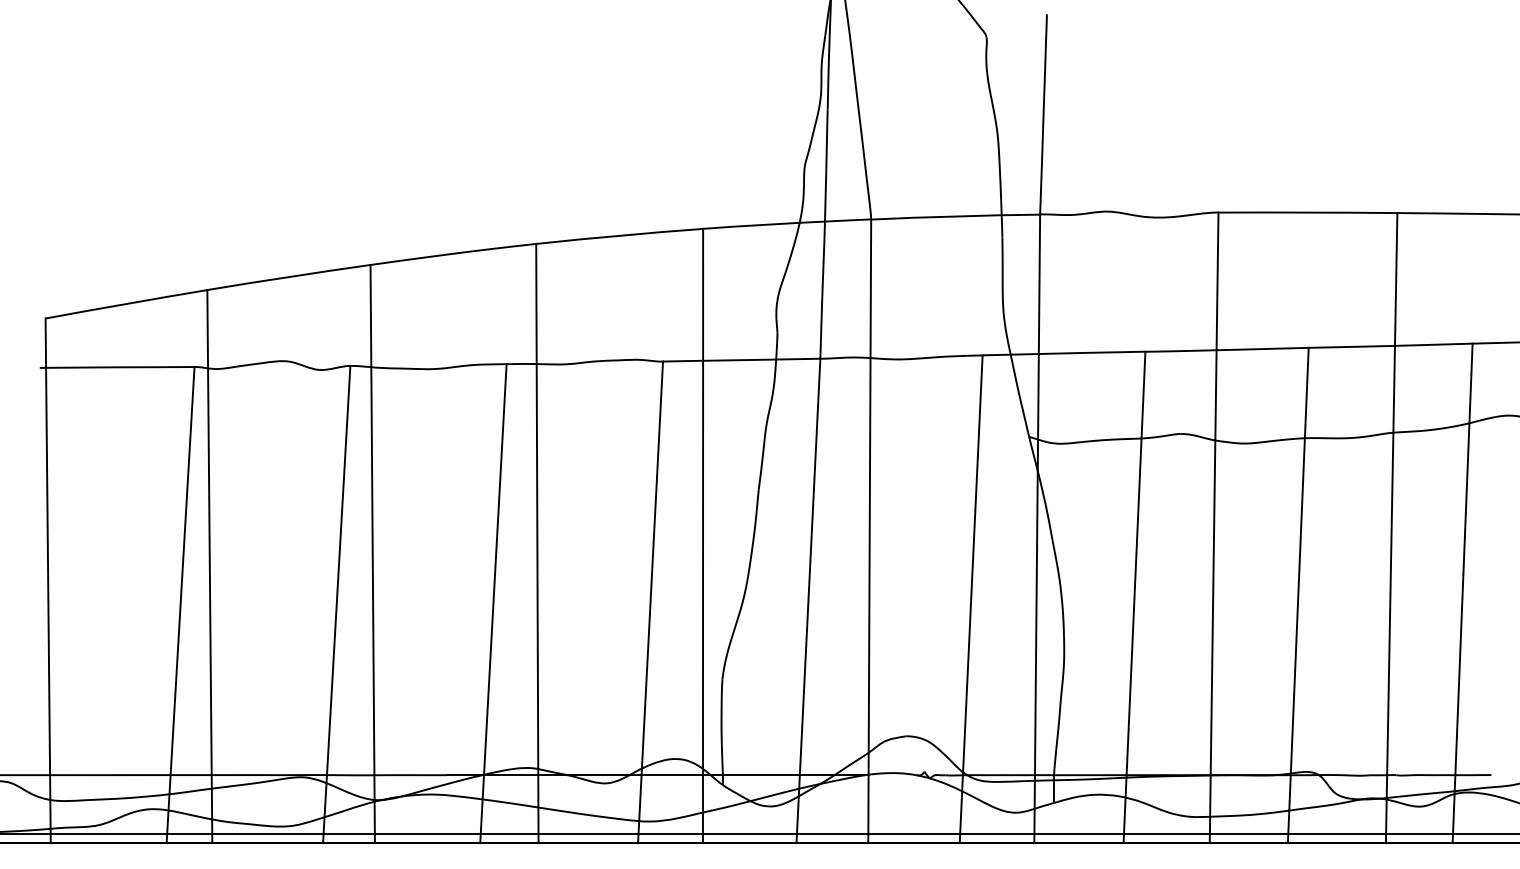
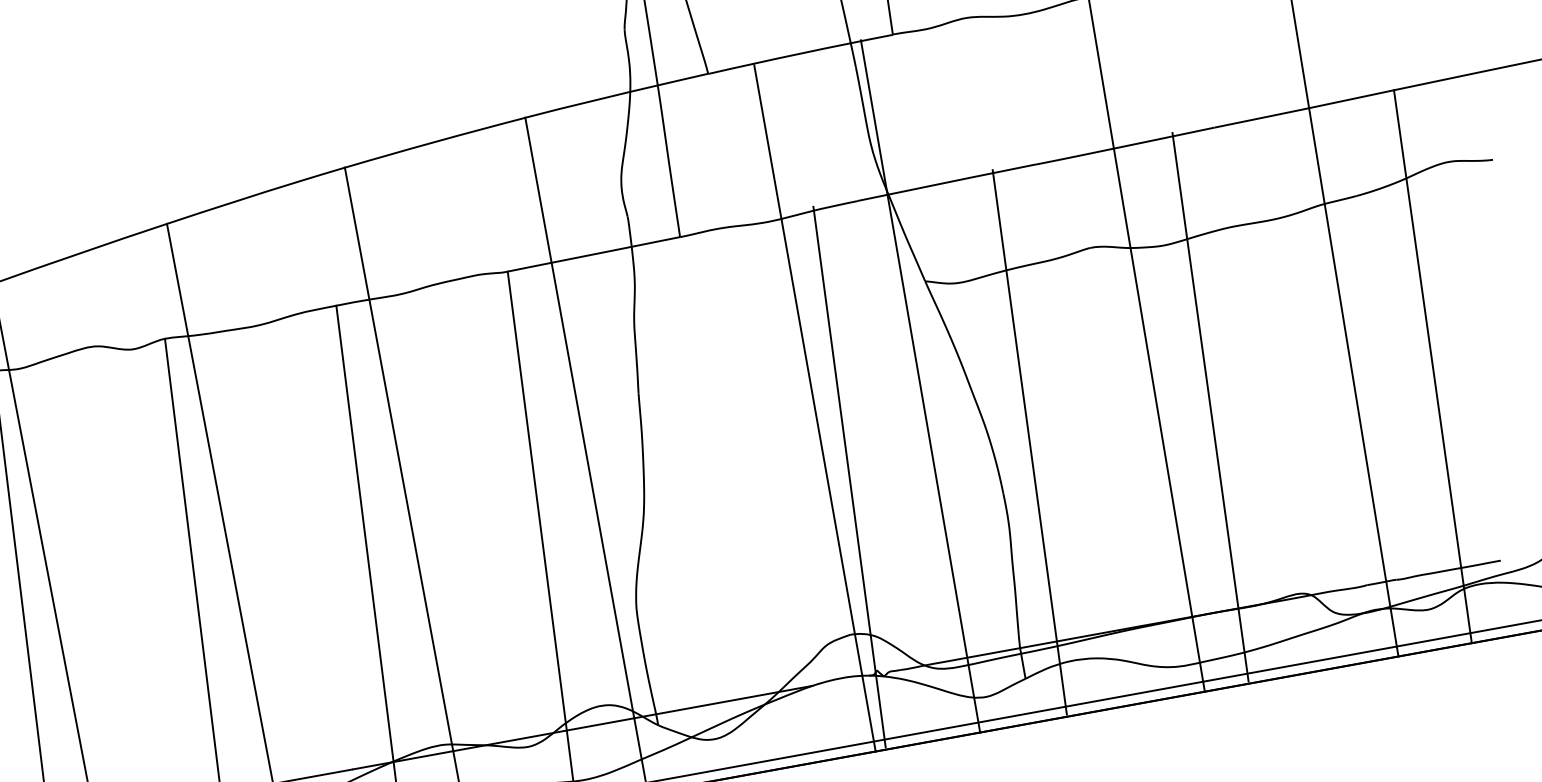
line: (1037, 528) -> (920, 386), moved
line: (869, 531) -> (814, 408), moved
line: (1297, 595) -> (1209, 407), moved
line: (1134, 597) -> (1029, 442), moved
line: (970, 599) -> (848, 477), moved
line: (808, 600) -> (715, 505), removed

